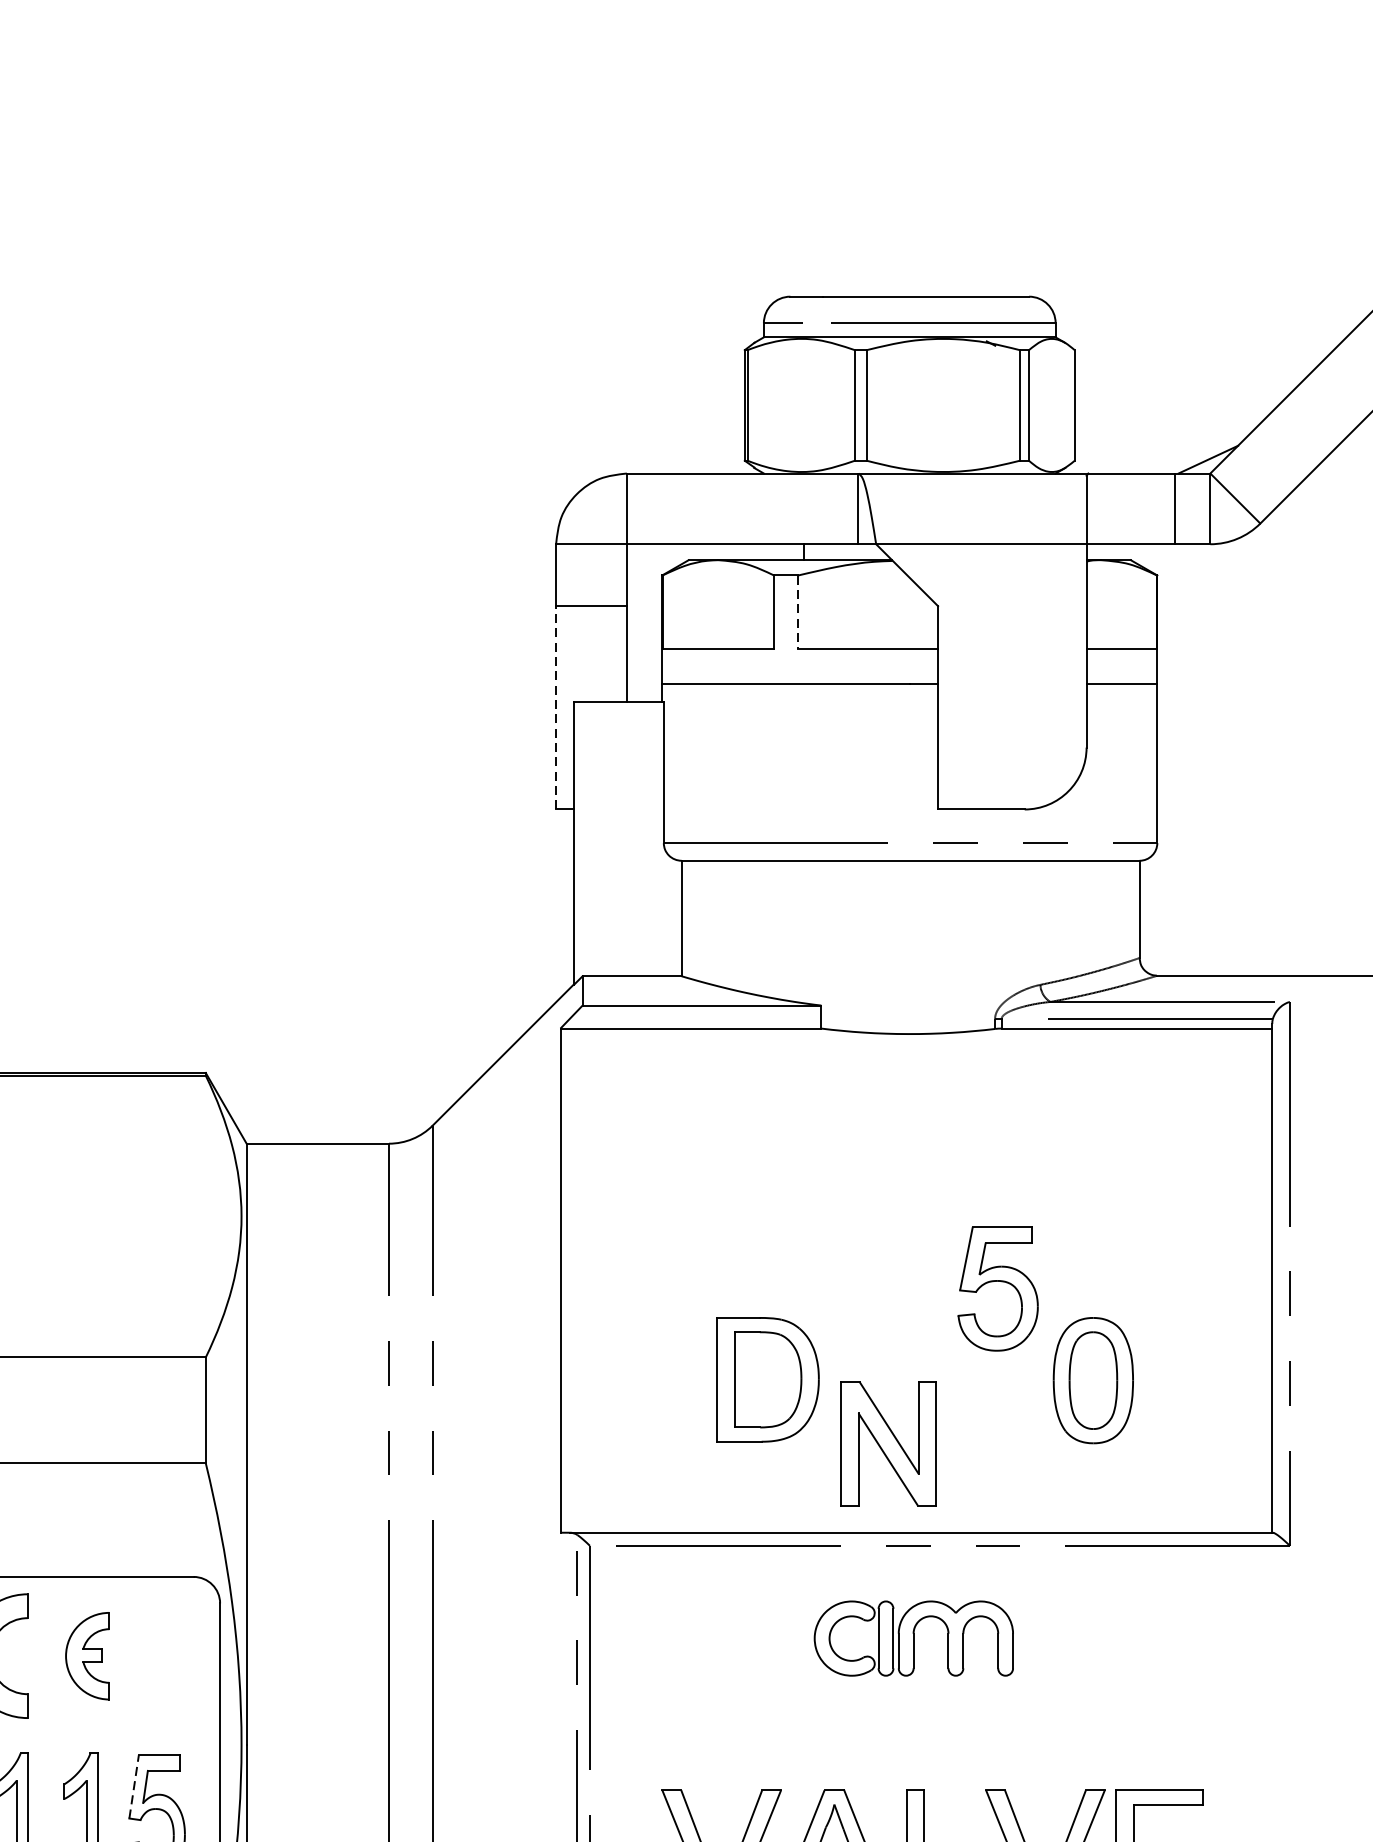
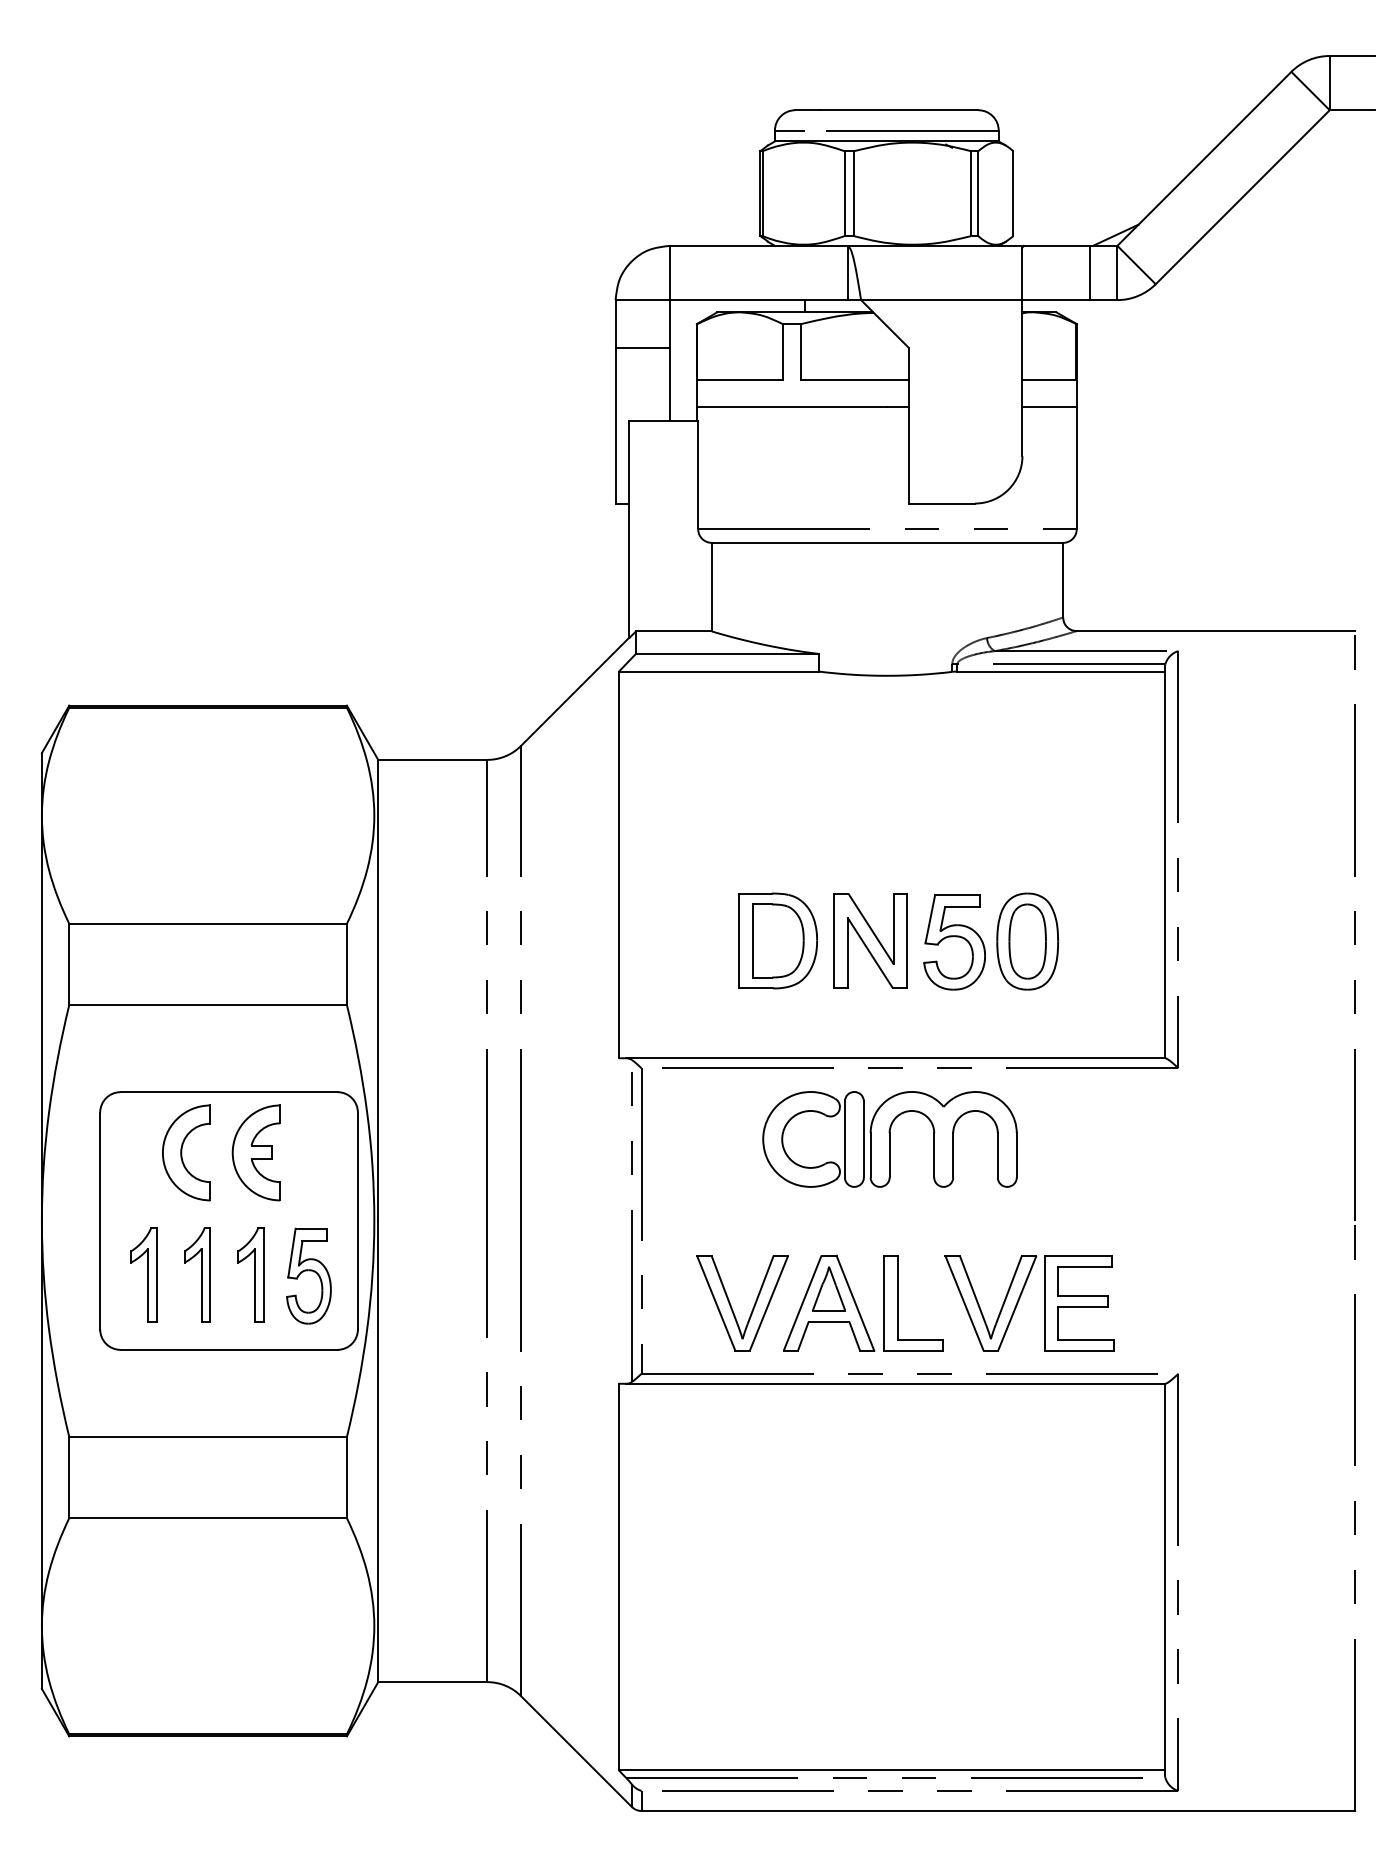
line: (798, 612) -> (801, 352), dashed -> solid
line: (555, 707) -> (615, 425), dashed -> solid
part: (997, 1289) -> (954, 942), moved
part: (888, 1443) -> (870, 940), moved
part: (913, 1638) -> (889, 1139), size x1.67
part: (86, 1655) -> (255, 1152), size x1.43
line: (133, 1787) -> (291, 1253), dashed -> solid

